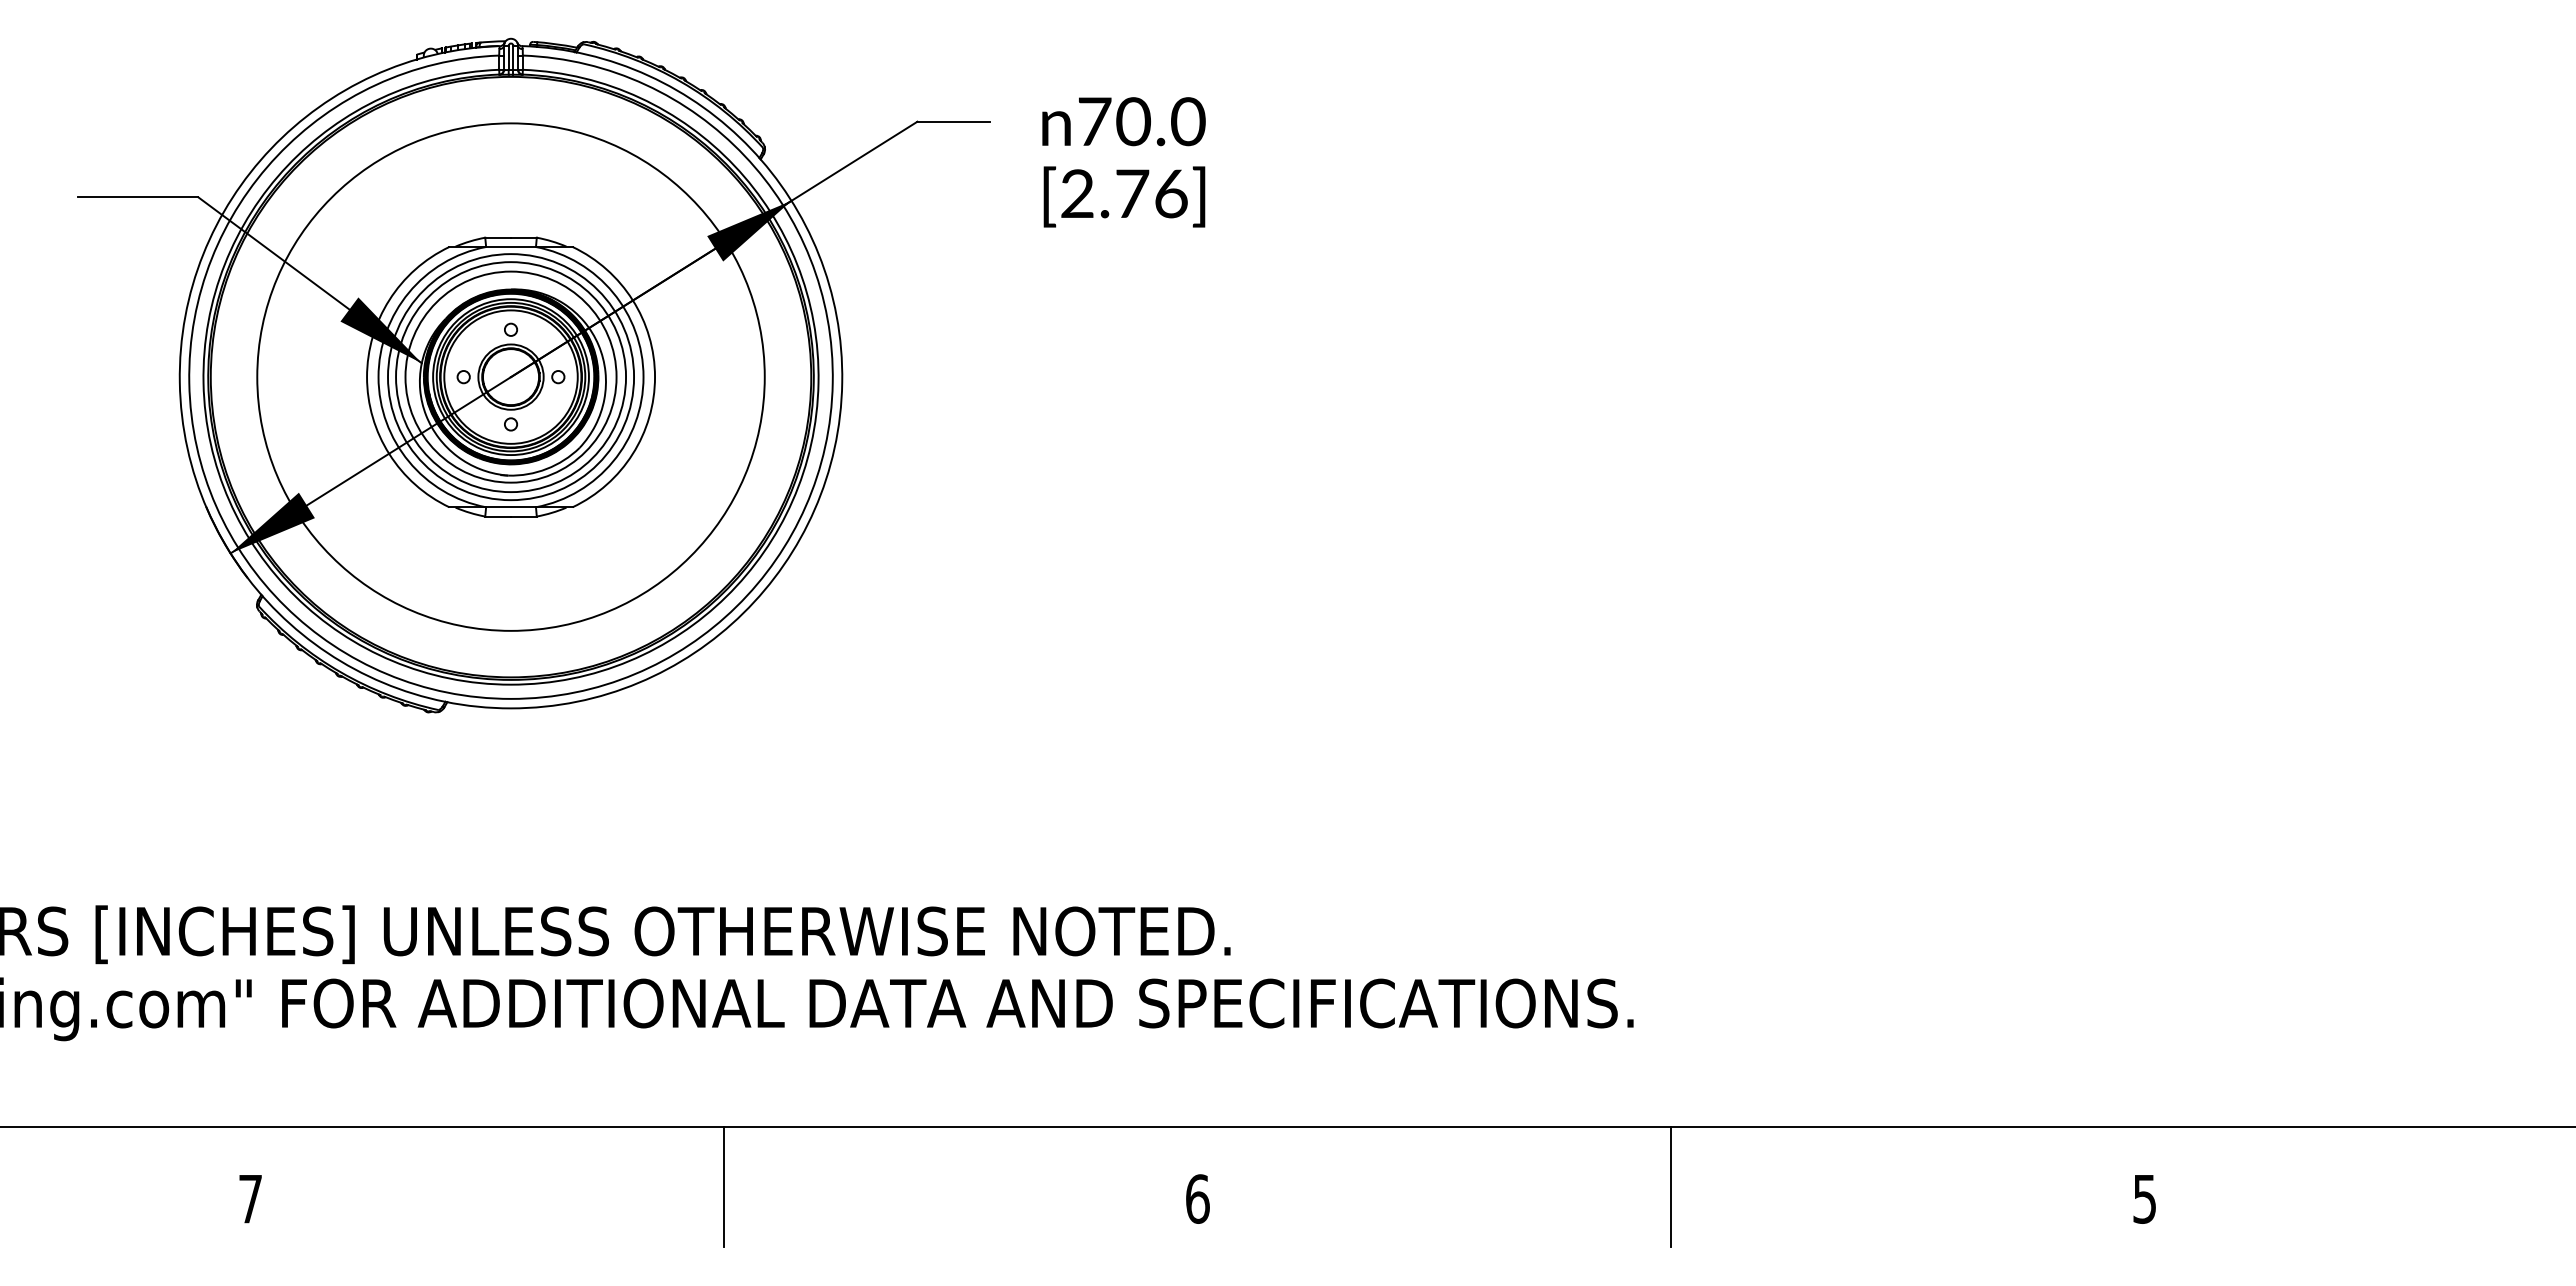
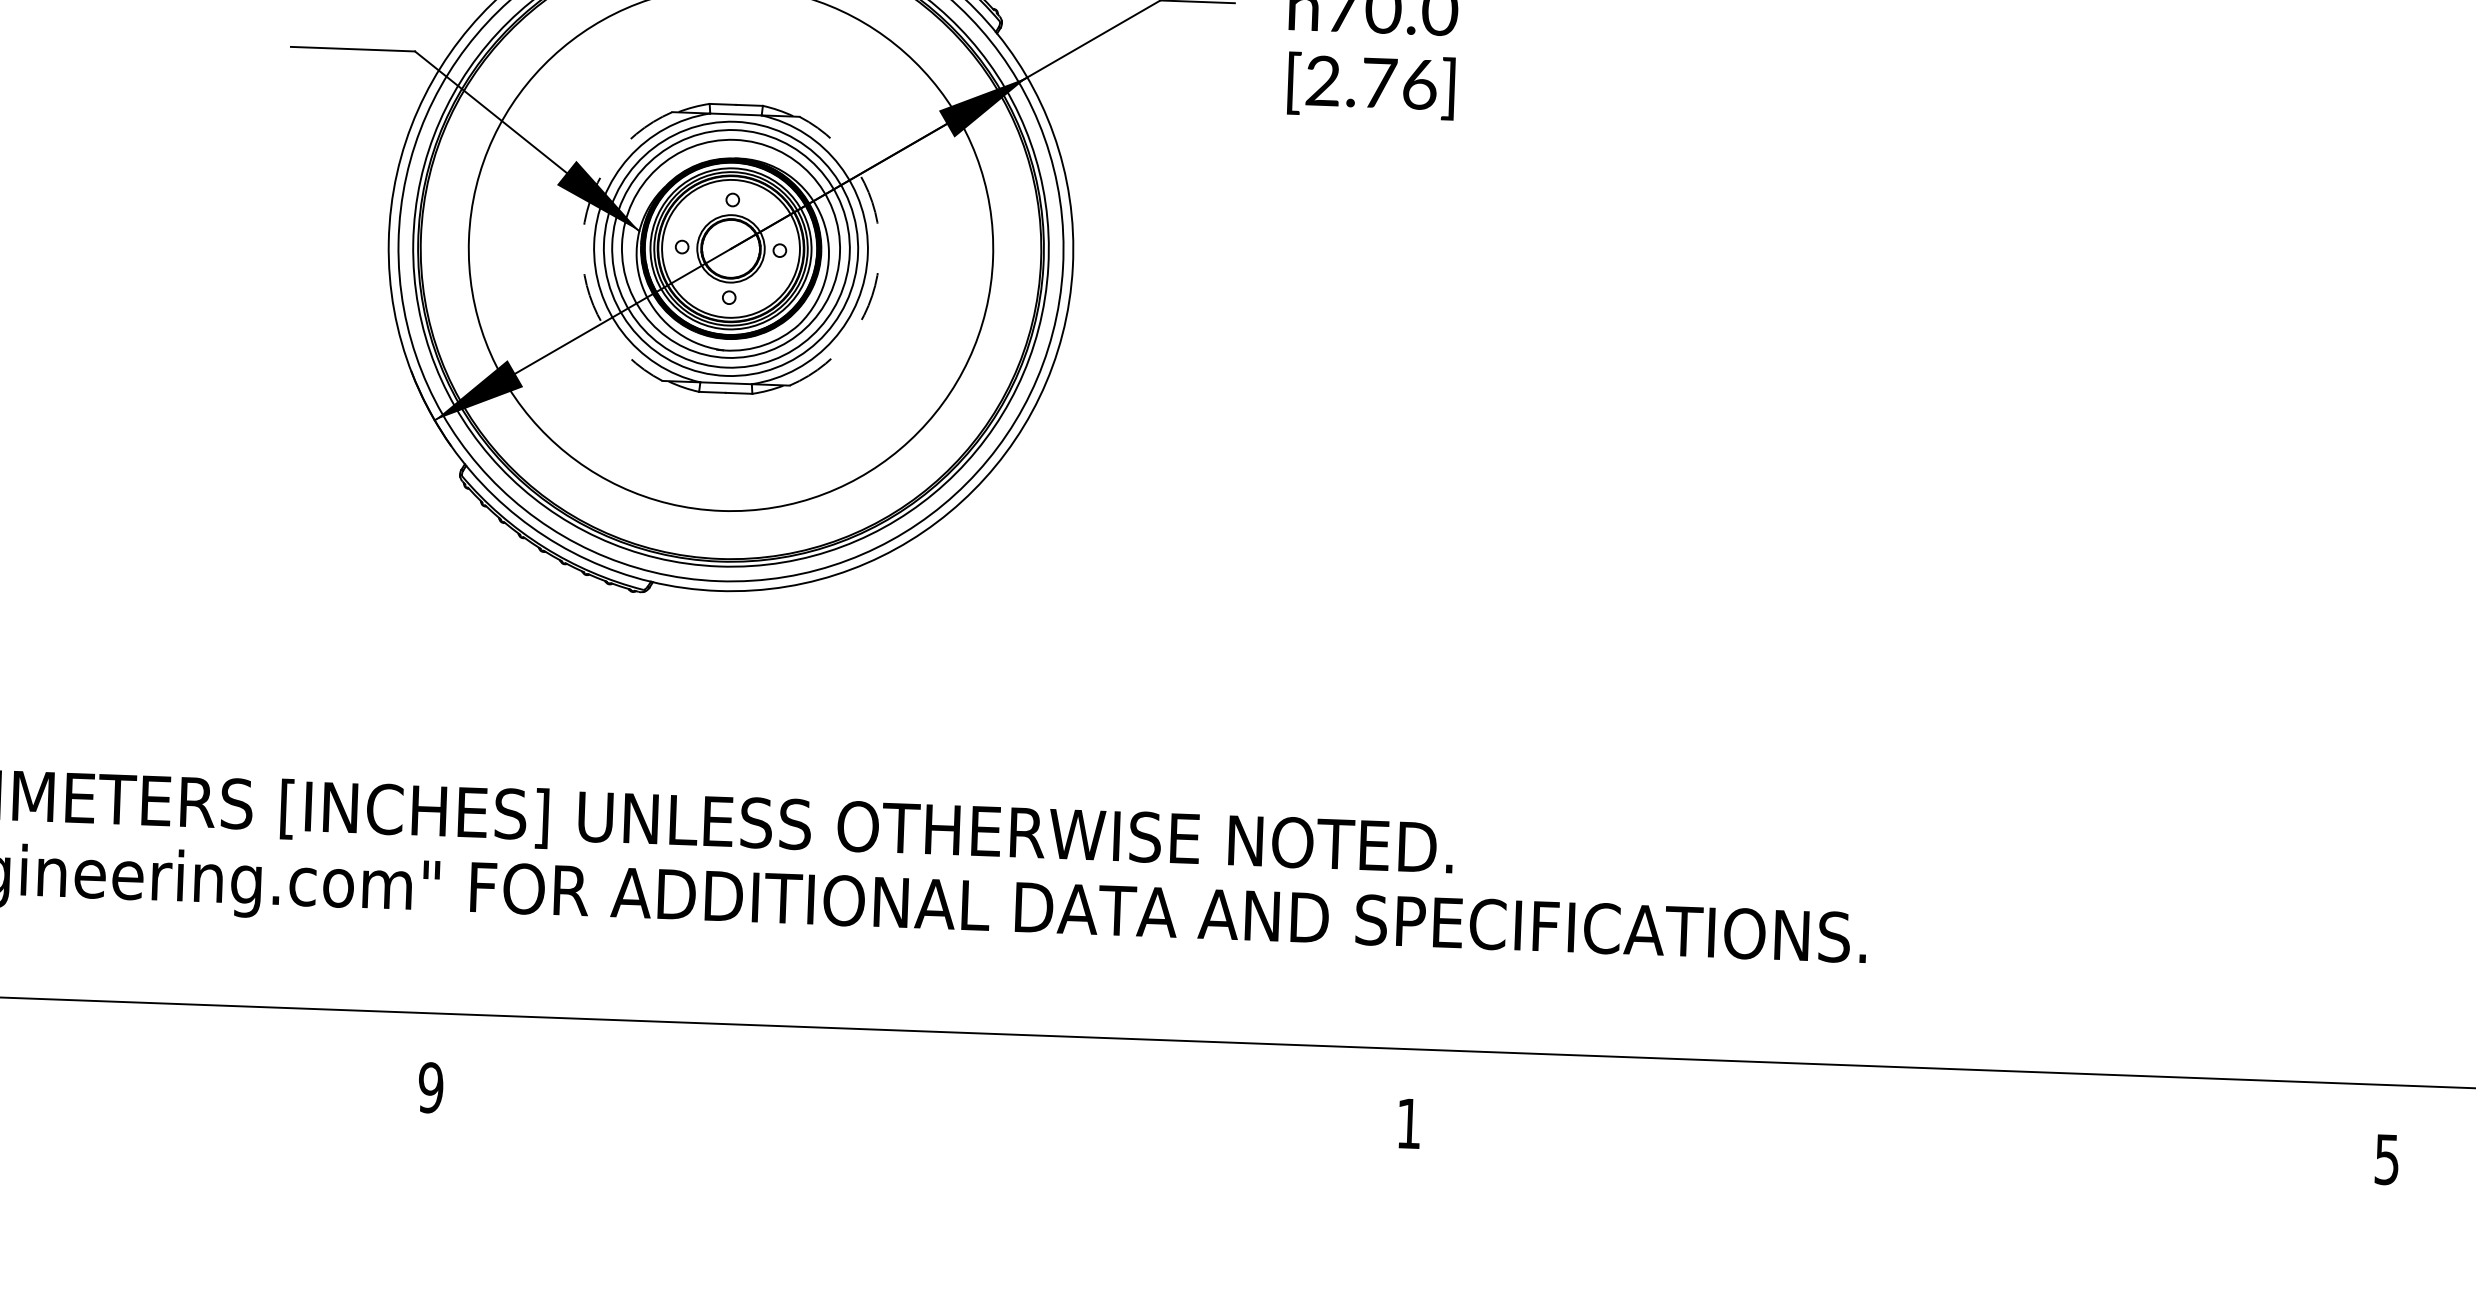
arc: (367, 377) -> (582, 243), solid -> dashed
arc: (655, 377) -> (880, 254), solid -> dashed
line: (724, 1186) -> (920, 1092), removed
line: (1671, 1186) -> (1898, 1128), removed
text: (250, 1198) -> (430, 1087), 7 -> 9
text: (1197, 1198) -> (1408, 1123), 6 -> 1

